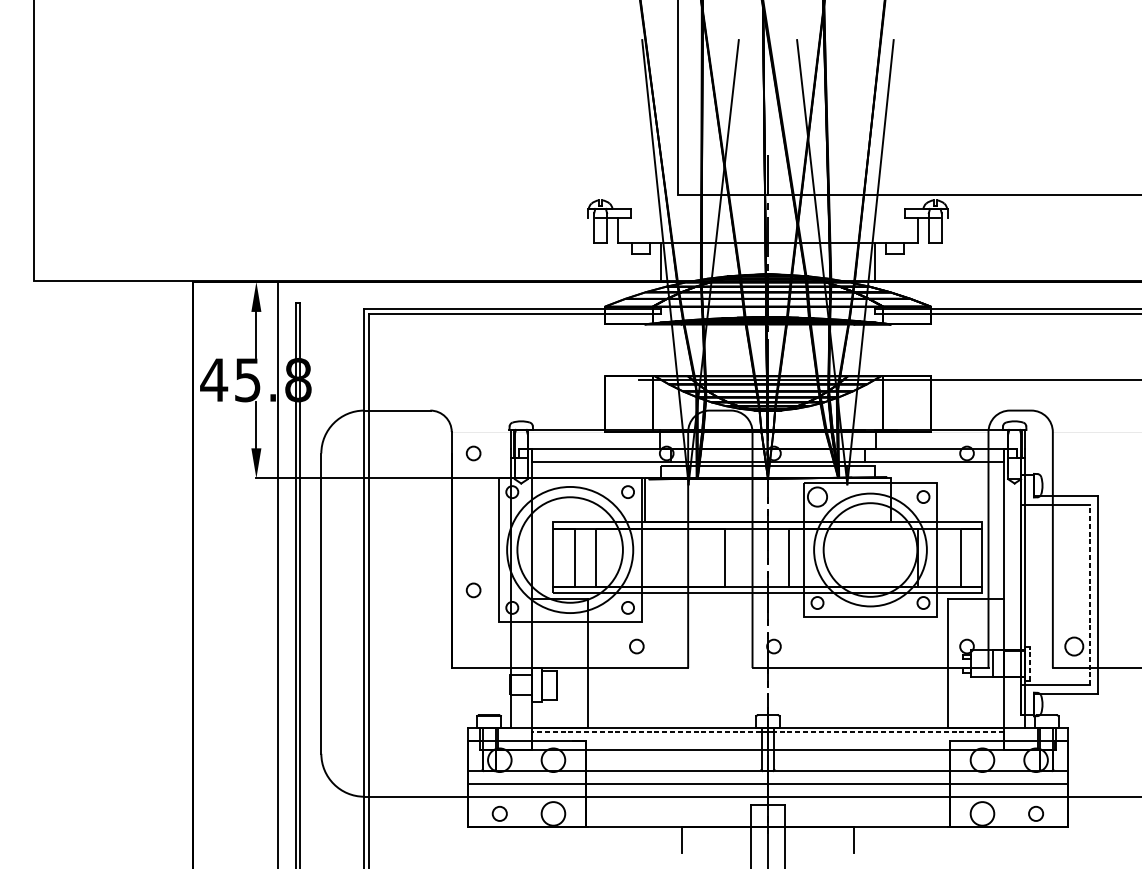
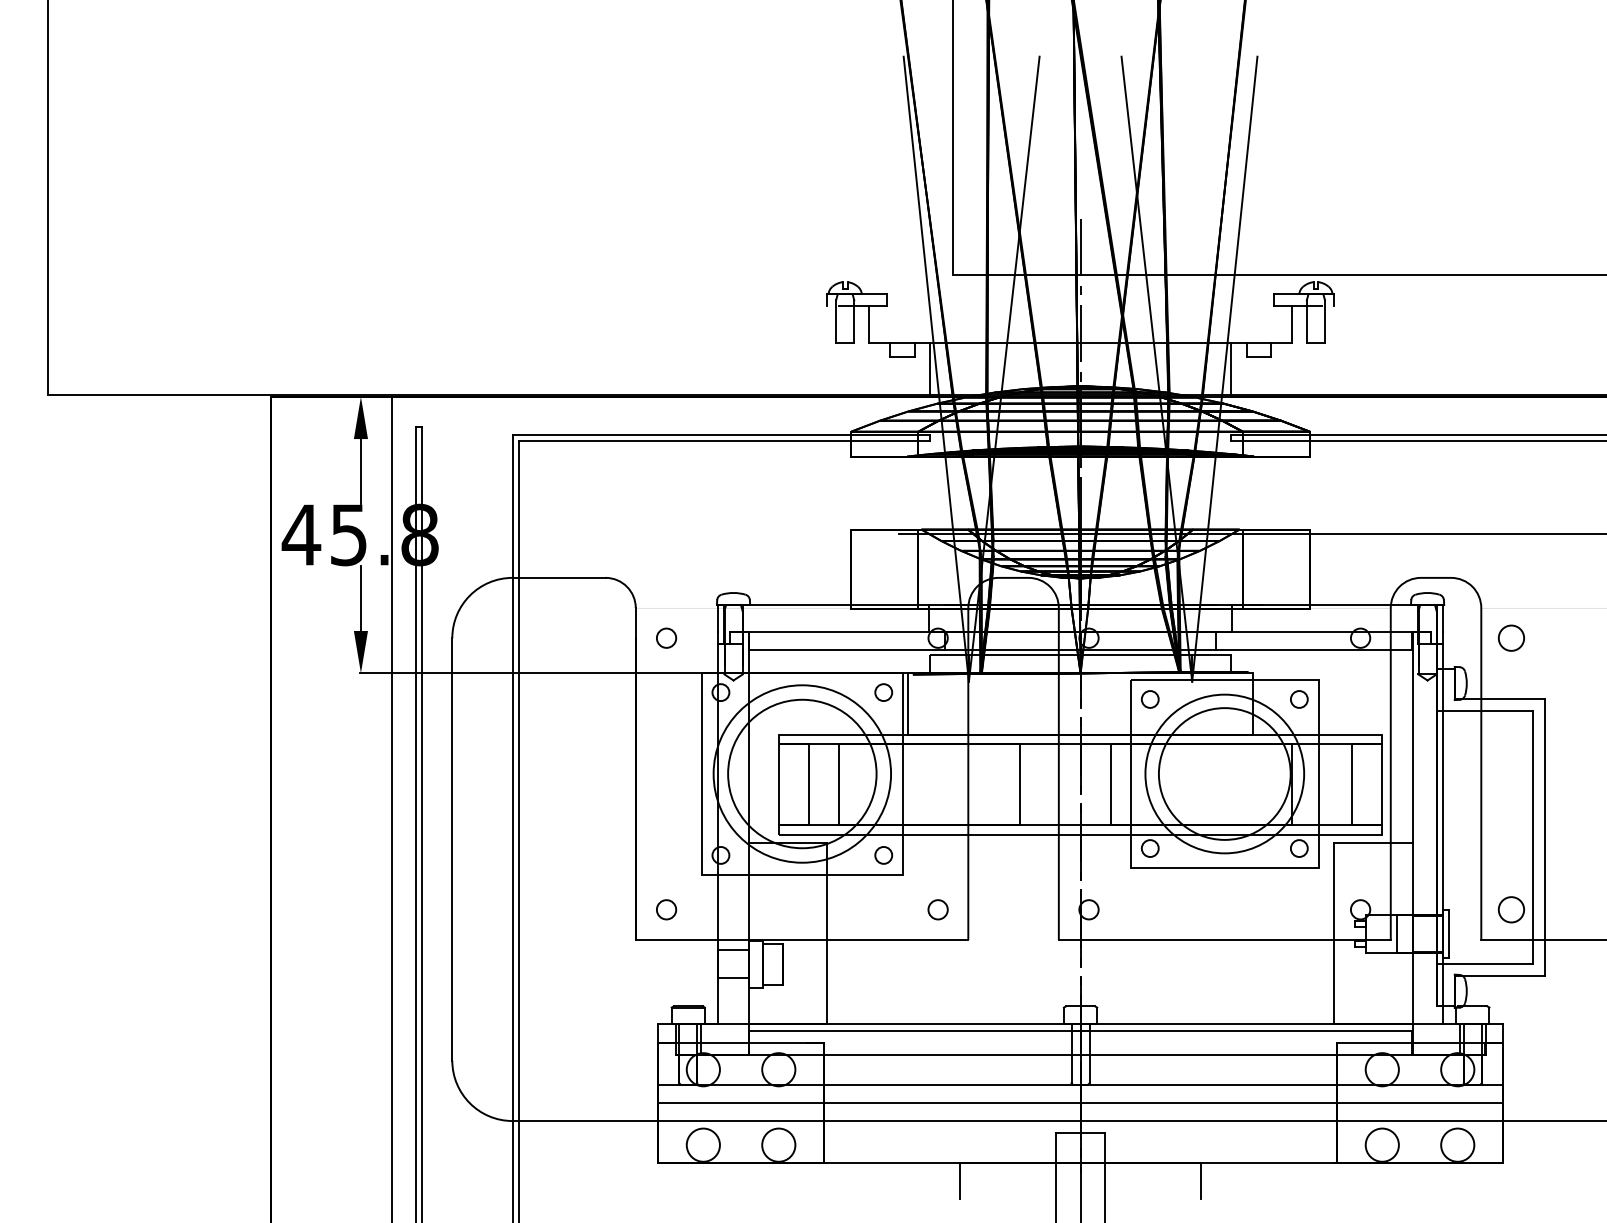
circle: (1073, 452) -> (1510, 637), added
circle: (816, 497) -> (1149, 699), size x0.62
circle: (473, 590) -> (666, 909), moved
line: (1089, 595) -> (1533, 837), dashed -> solid
circle: (636, 646) -> (937, 909), moved
line: (1029, 663) -> (1448, 933), dashed -> solid
line: (767, 732) -> (1080, 1030), dashed -> solid
circle: (499, 813) -> (702, 1144), size x1.67
circle: (1035, 813) -> (1457, 1144), size x1.67

